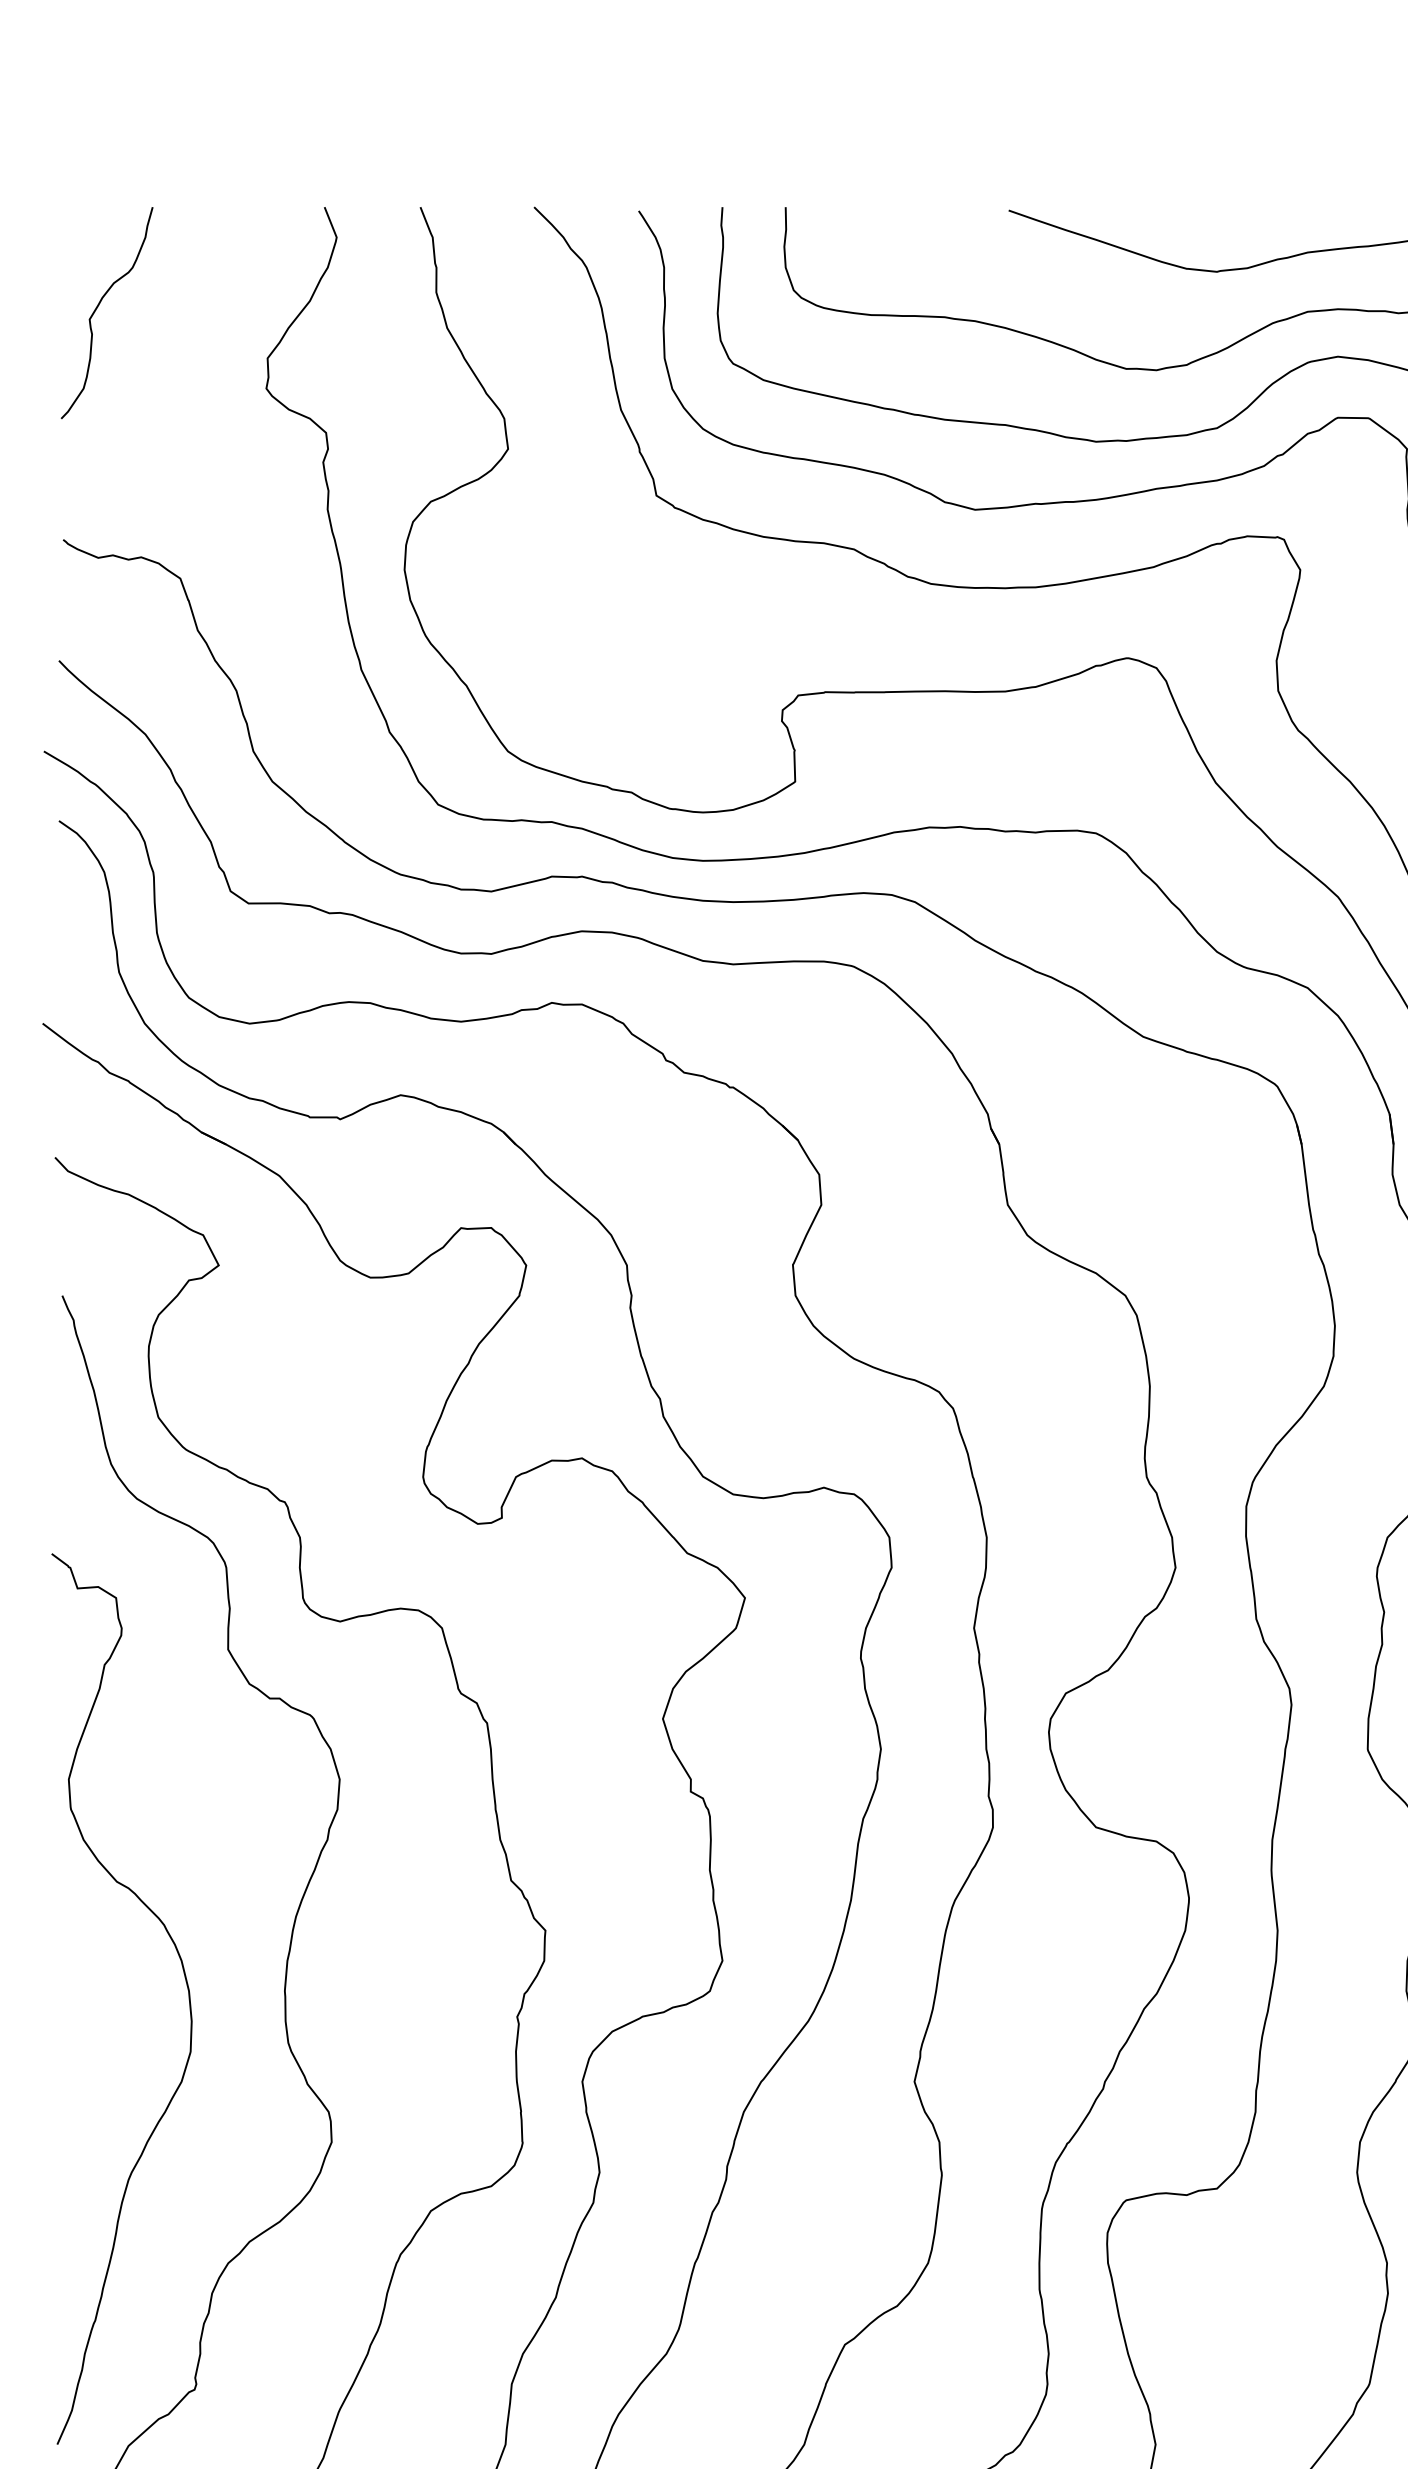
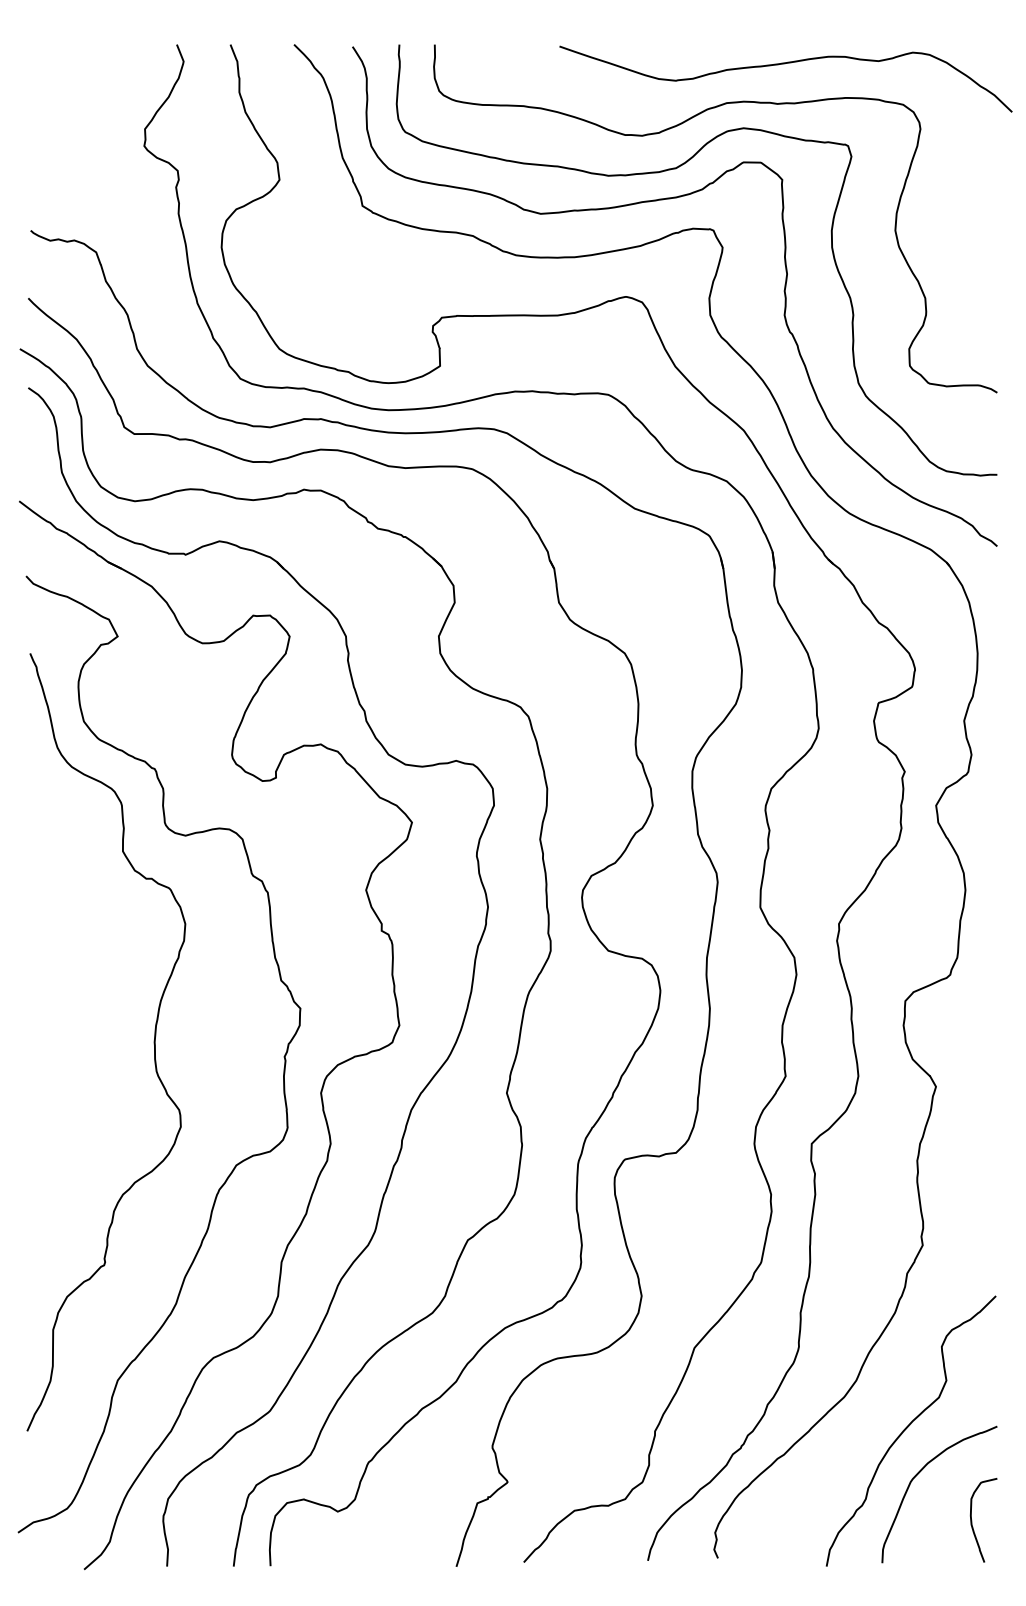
curve: (98, 308) -> (50, 101), removed
curve: (186, 1989) -> (99, 1041), removed

